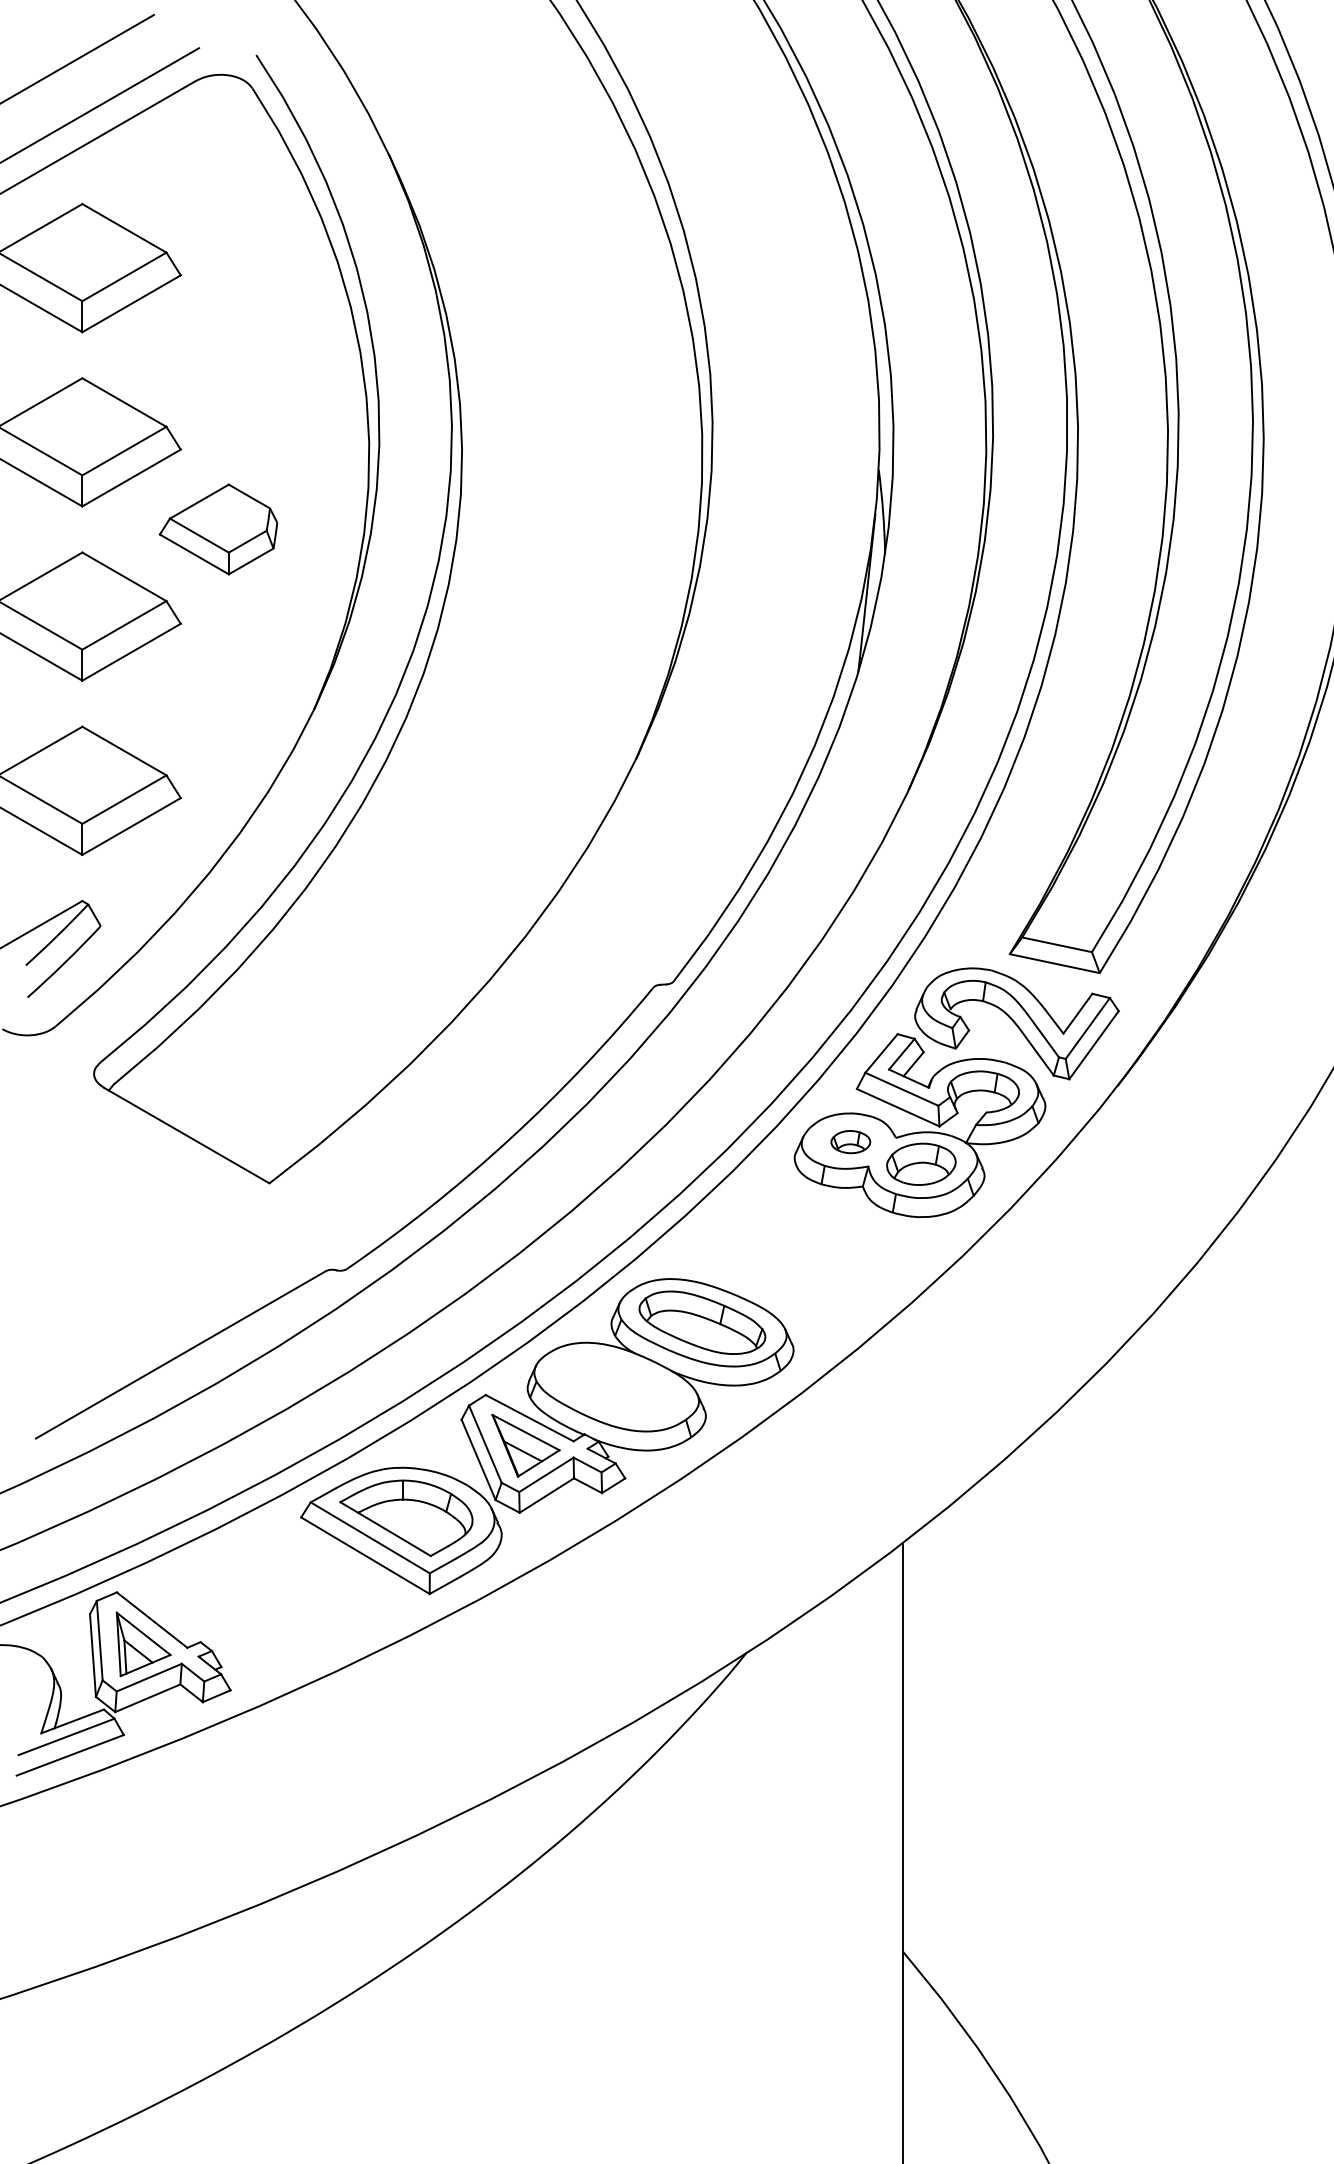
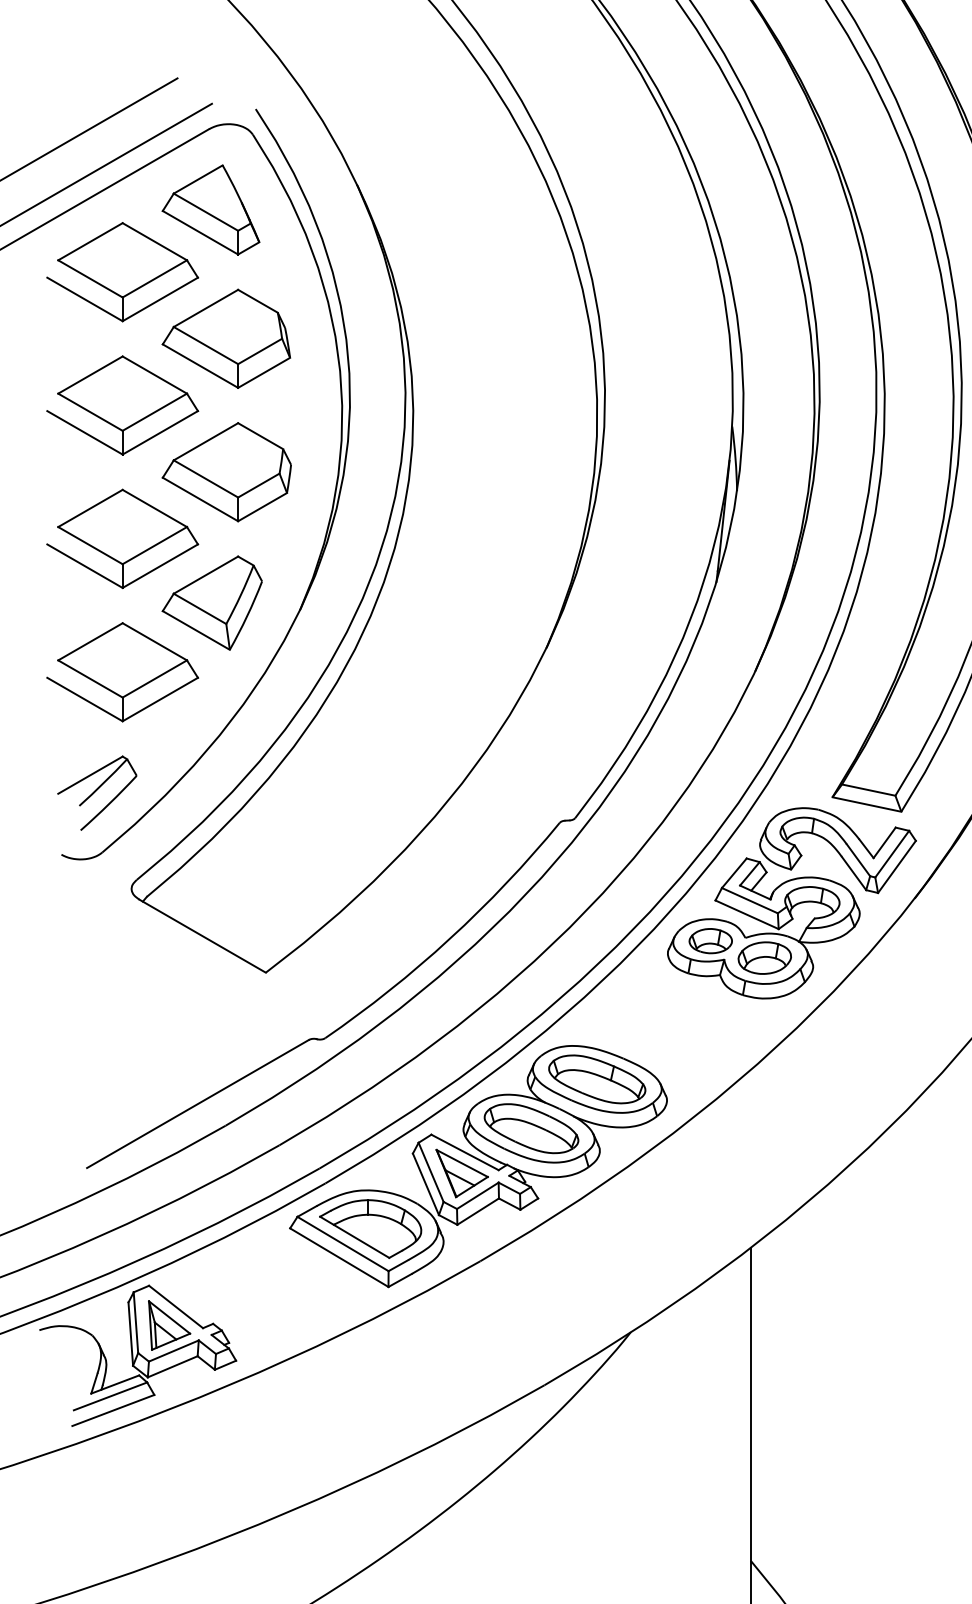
part: (197, 186) -> (210, 209), added
part: (217, 355) -> (226, 339), added
part: (218, 529) -> (226, 472), size x1.43
part: (199, 700) -> (212, 603), added
part: (850, 1141) -> (710, 940), size x1.43
part: (616, 1387) -> (531, 1128), added

